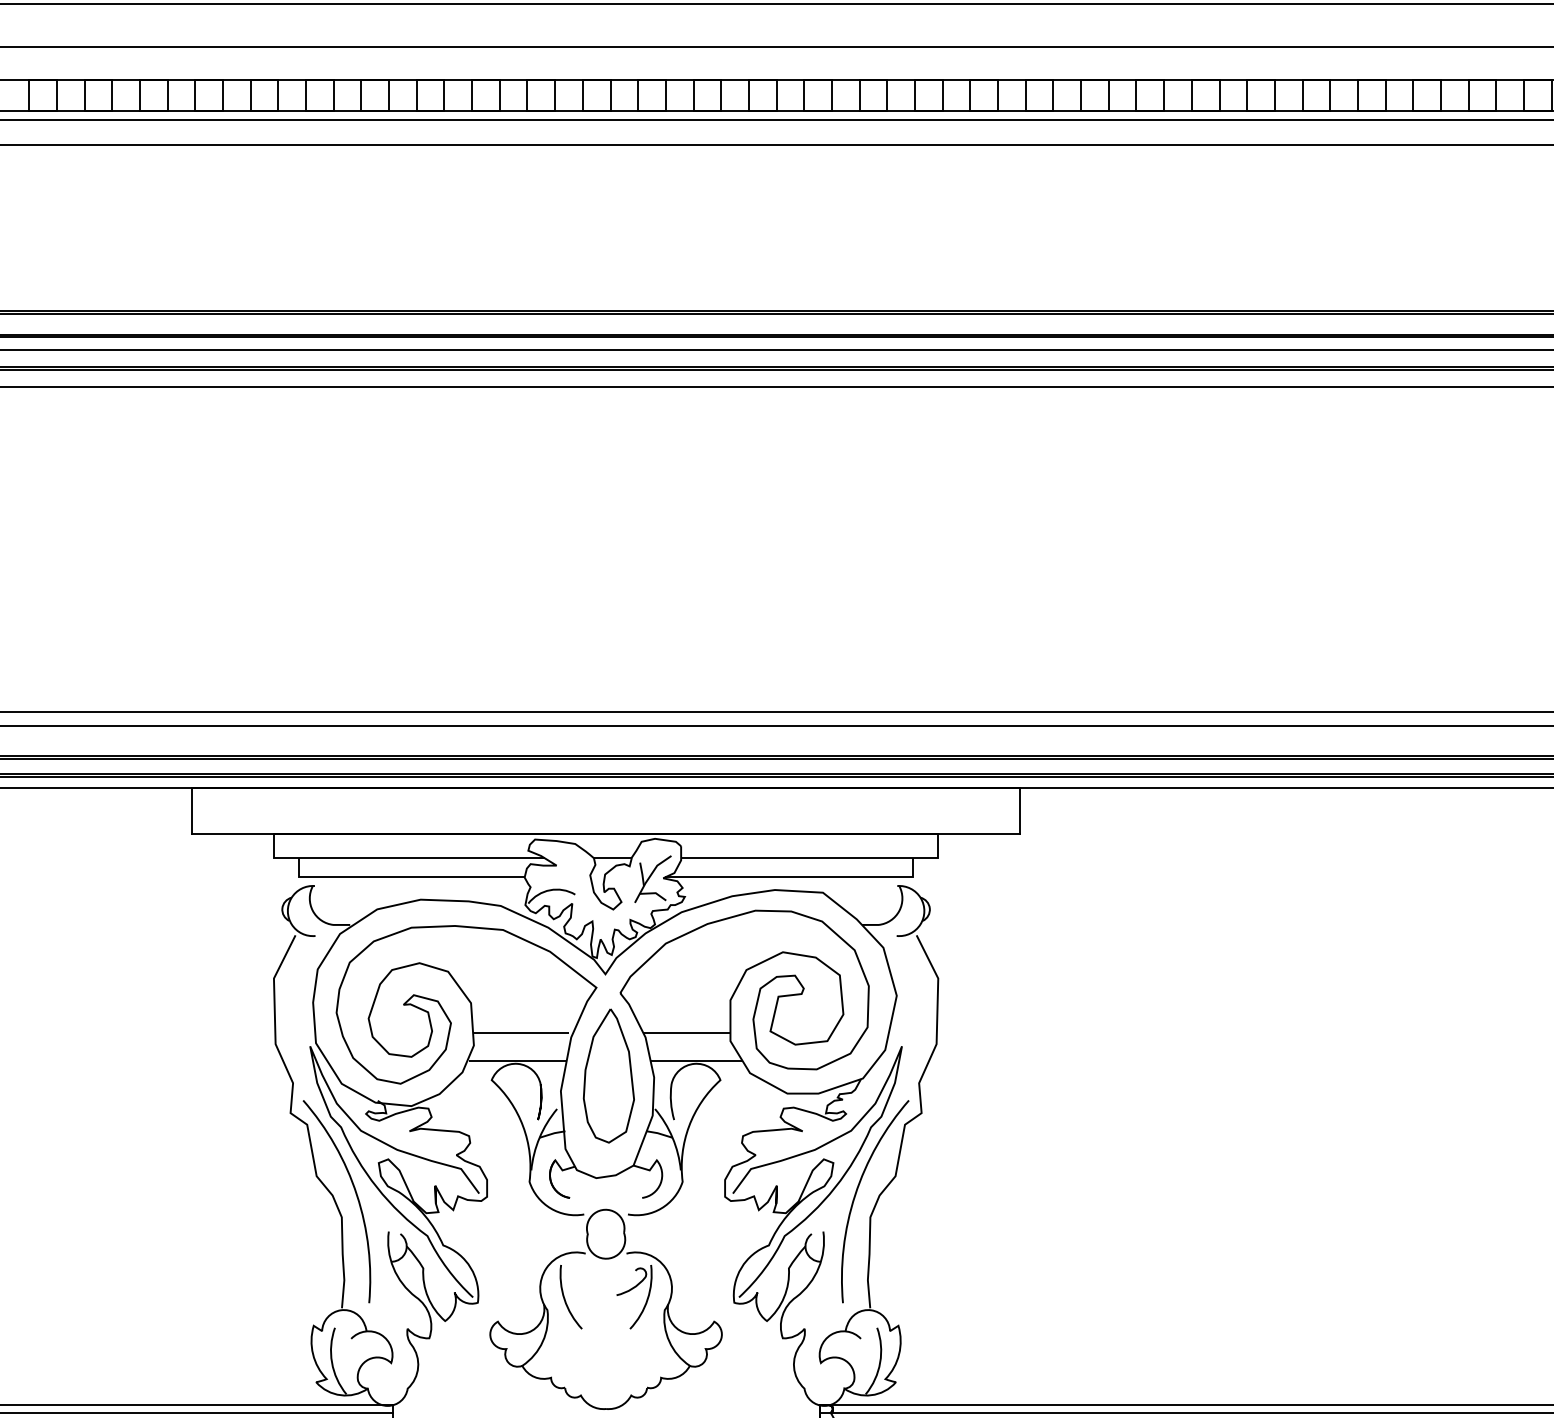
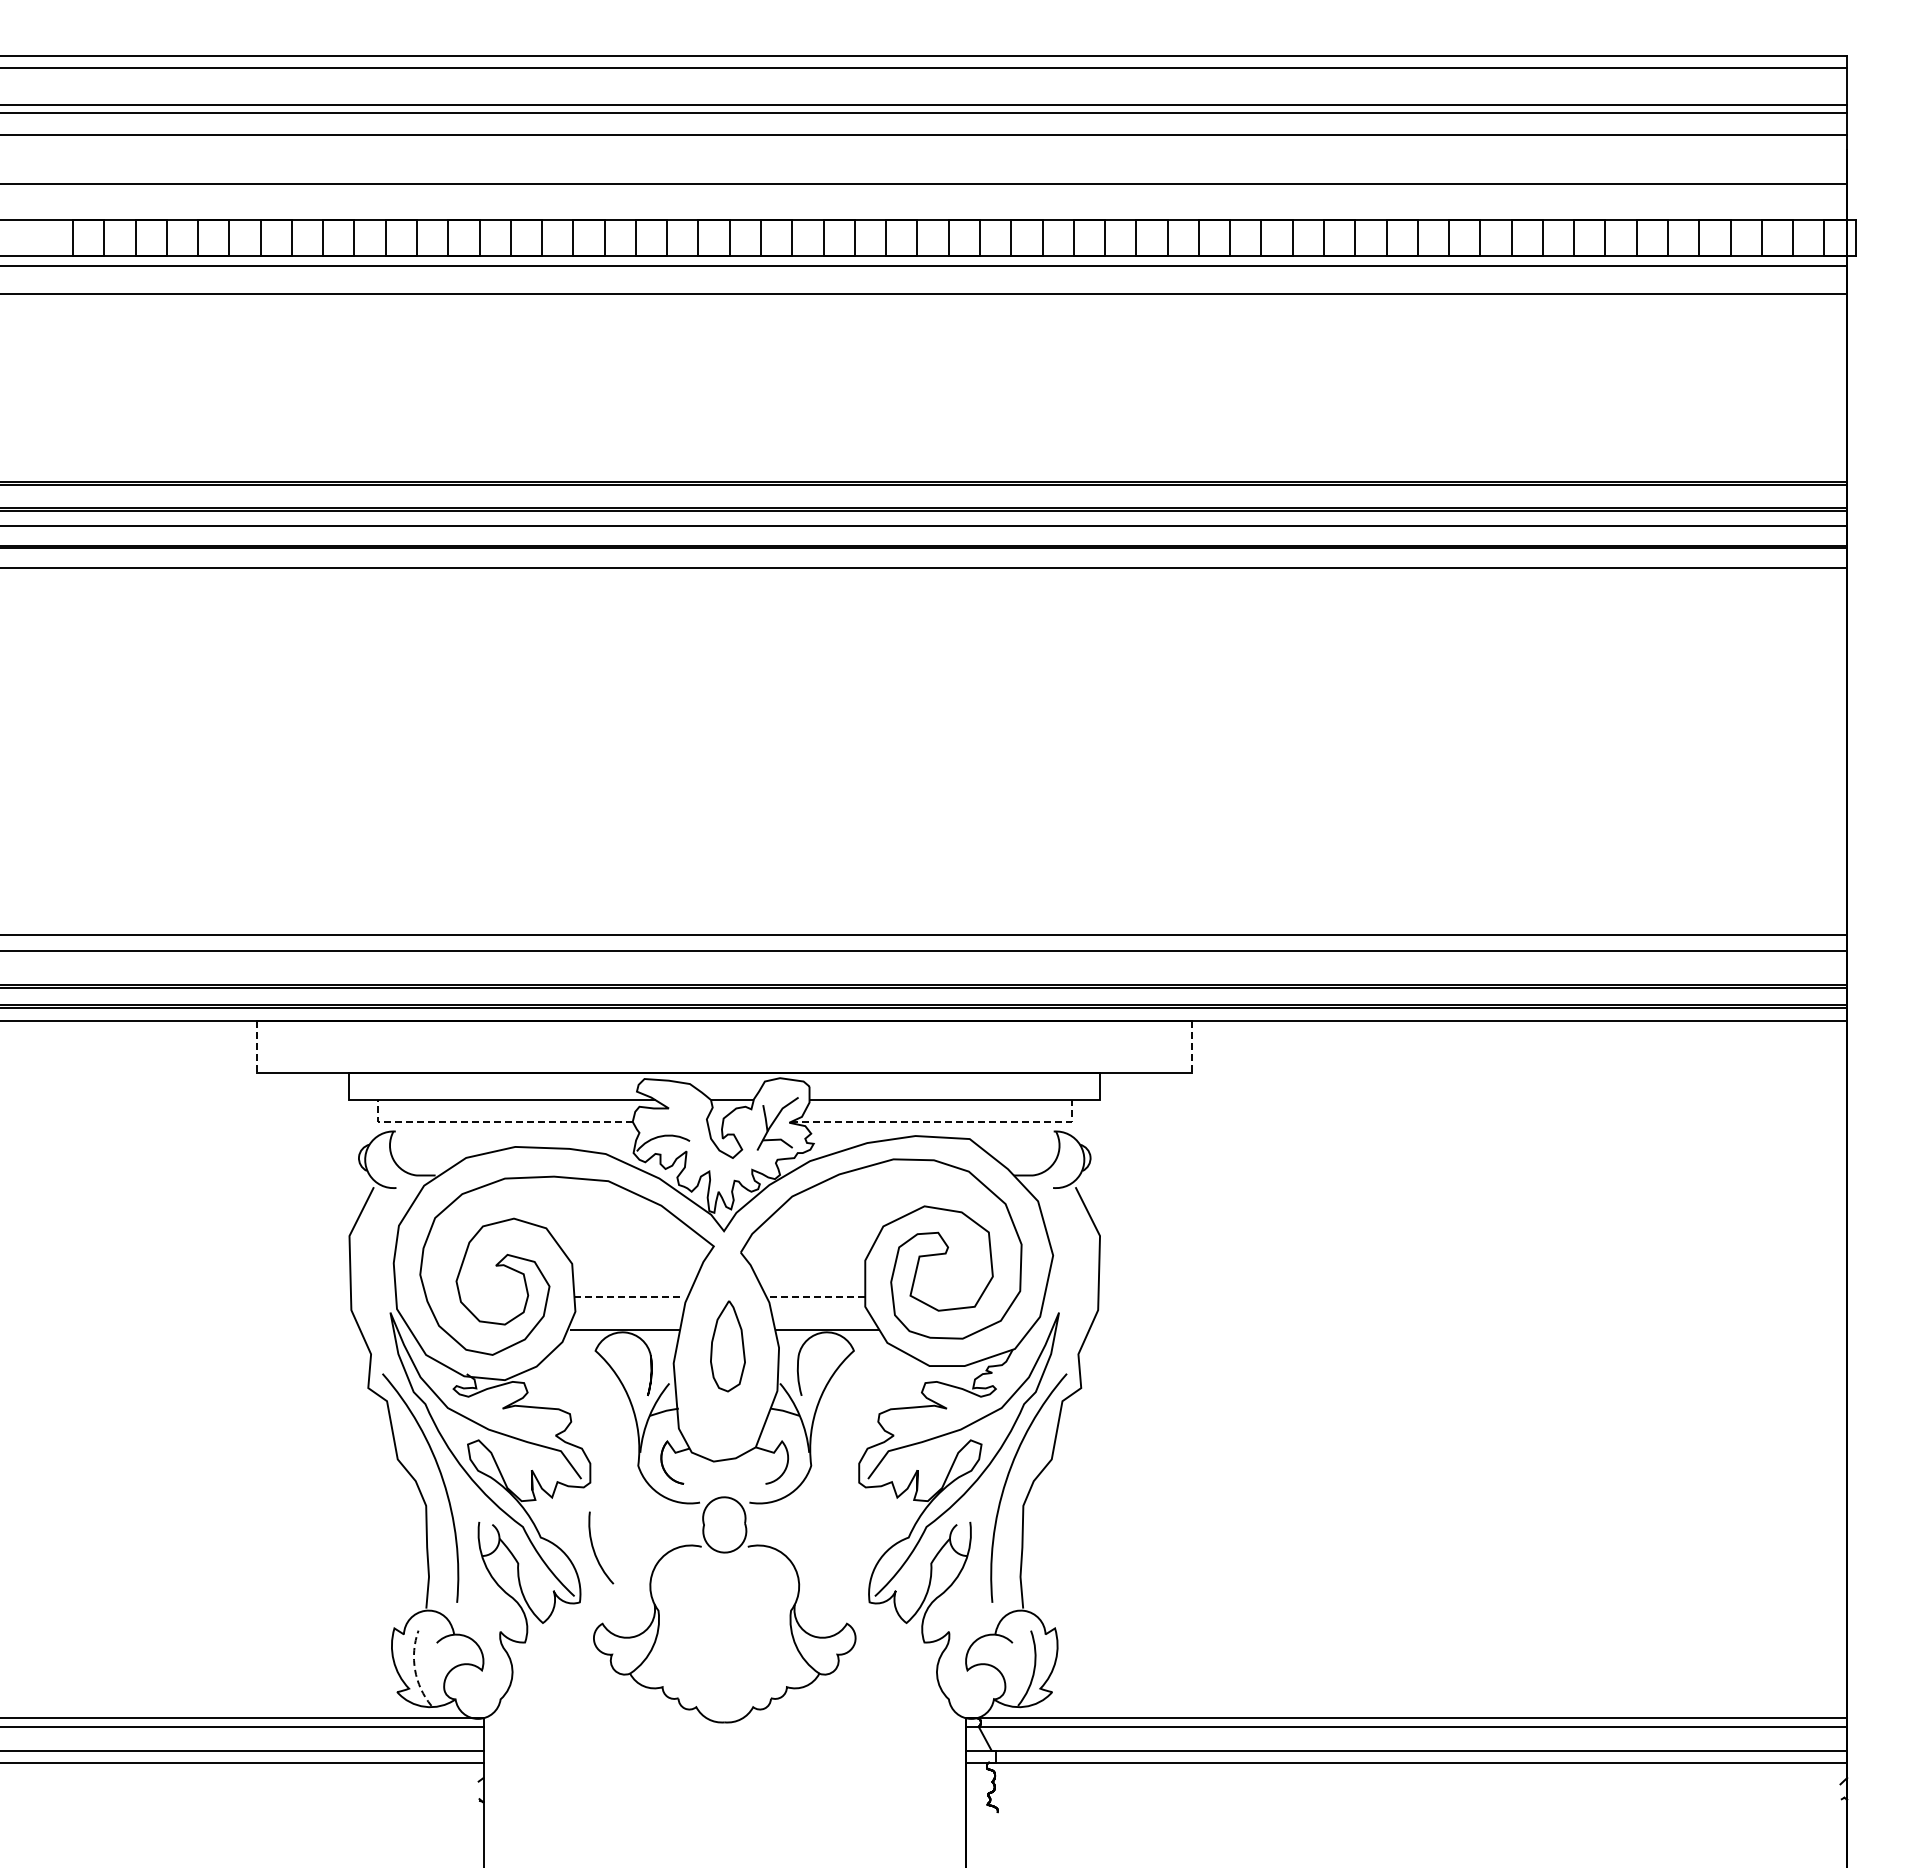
line: (192, 811) -> (257, 1047), solid -> dashed
line: (1020, 811) -> (1192, 1047), solid -> dashed
line: (401, 877) -> (493, 1121), solid -> dashed
line: (799, 877) -> (943, 1121), solid -> dashed
line: (521, 1032) -> (629, 1297), solid -> dashed
line: (686, 1032) -> (815, 1297), solid -> dashed
part: (608, 1076) -> (727, 1346), size x0.6
part: (631, 1290) -> (753, 1588), removed
curve: (565, 1297) -> (594, 1548), moved
line: (332, 1362) -> (415, 1669), solid -> dashed

